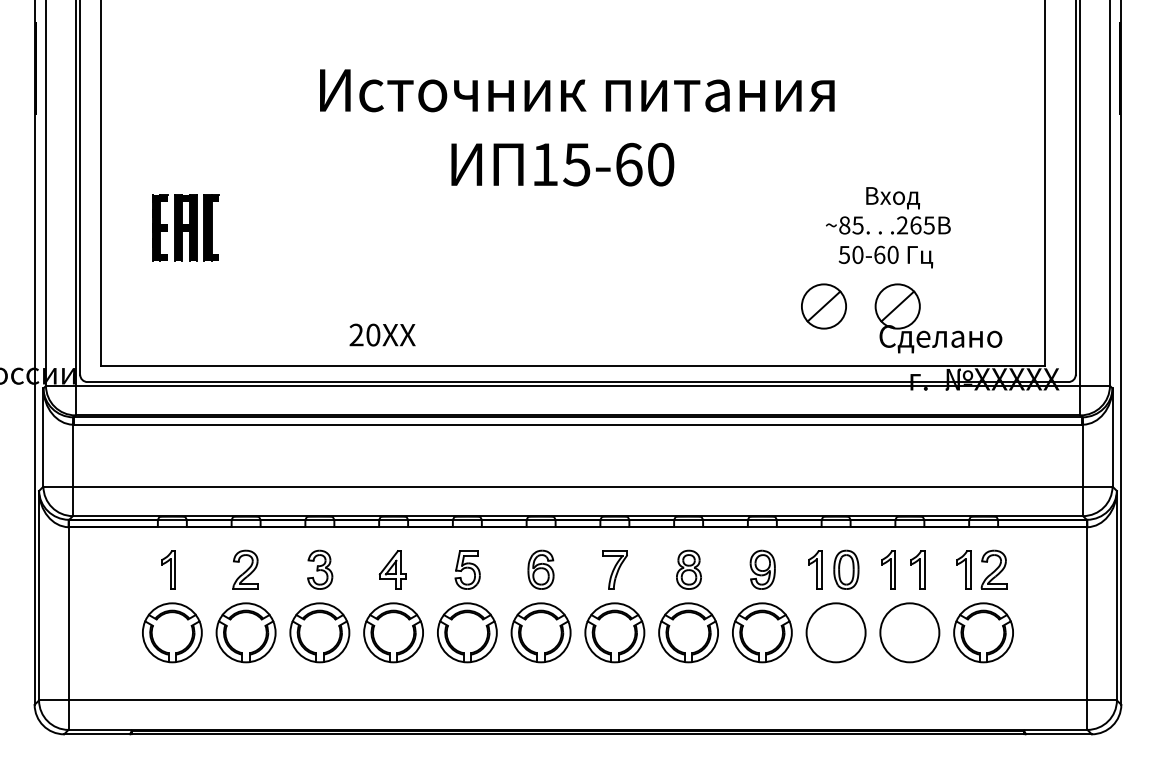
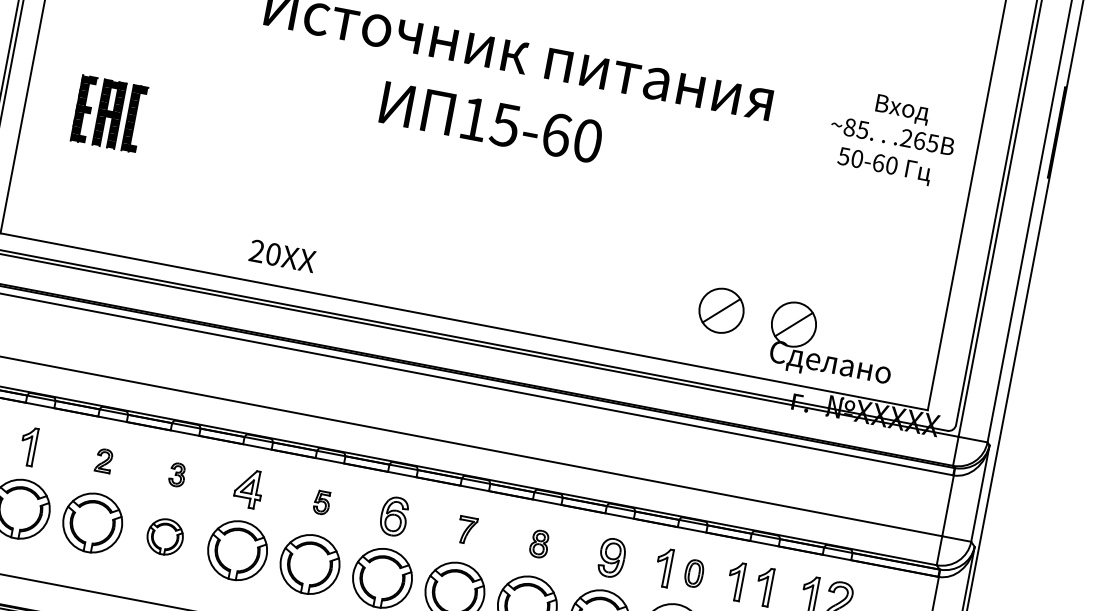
text: (888, 227) -> (892, 137), moved
part: (245, 569) -> (104, 460), size x0.6
part: (320, 569) -> (177, 474), size x0.6
part: (467, 569) -> (322, 502), size x0.6
part: (614, 569) -> (466, 529), size x0.7
part: (688, 569) -> (539, 543), size x0.7
part: (846, 569) -> (694, 573), size x0.7
part: (319, 632) -> (164, 536), size x0.6

